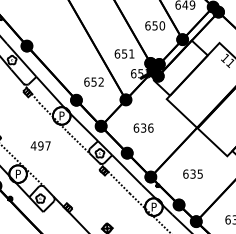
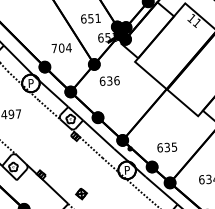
text: (94, 81) -> (62, 47), 652 -> 704
text: (143, 127) -> (109, 80), moved
text: (192, 173) -> (166, 146), moved

